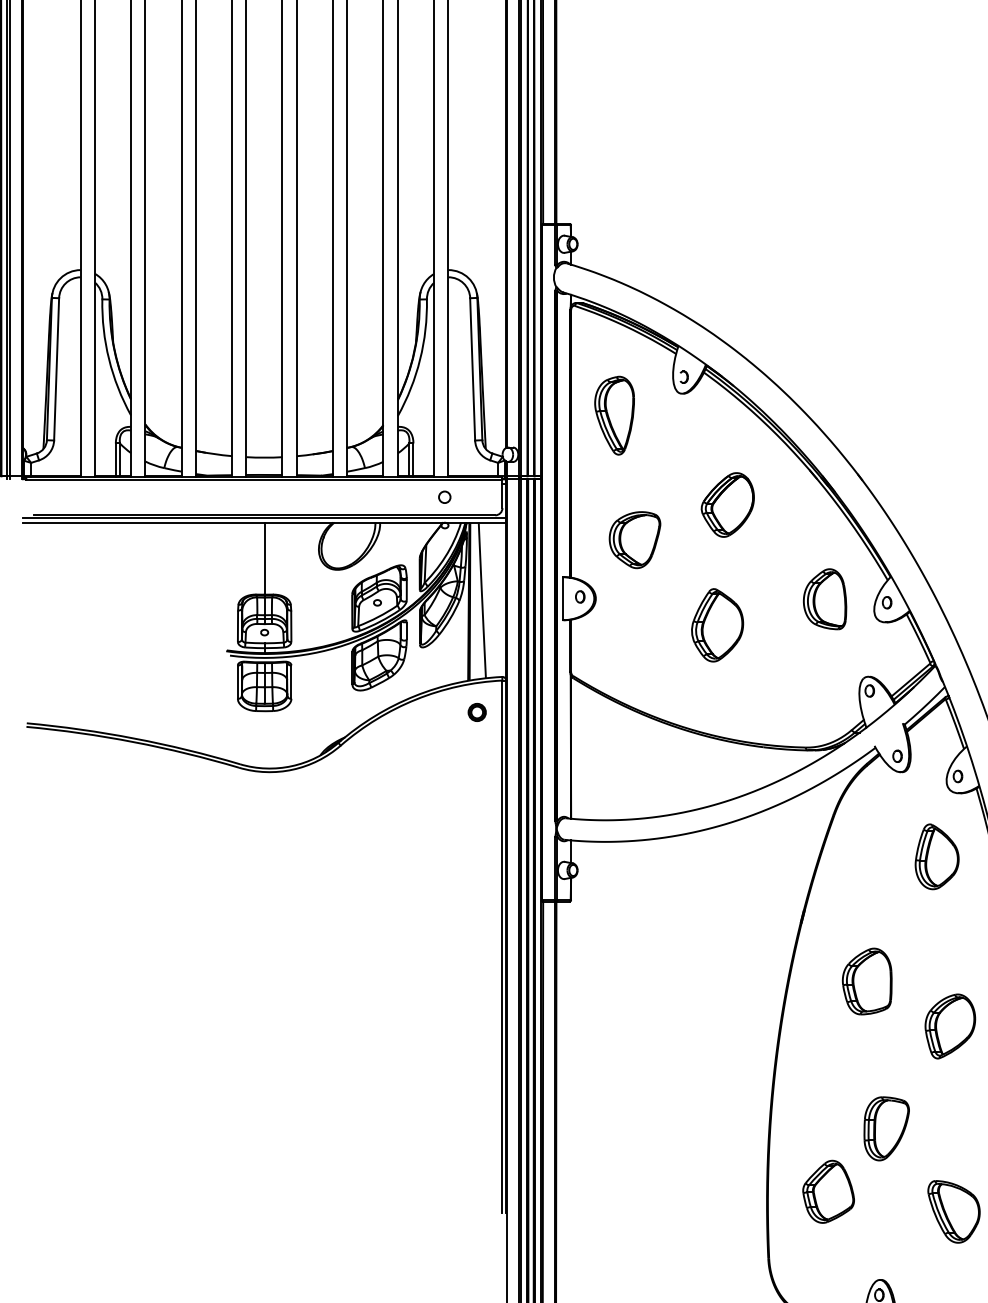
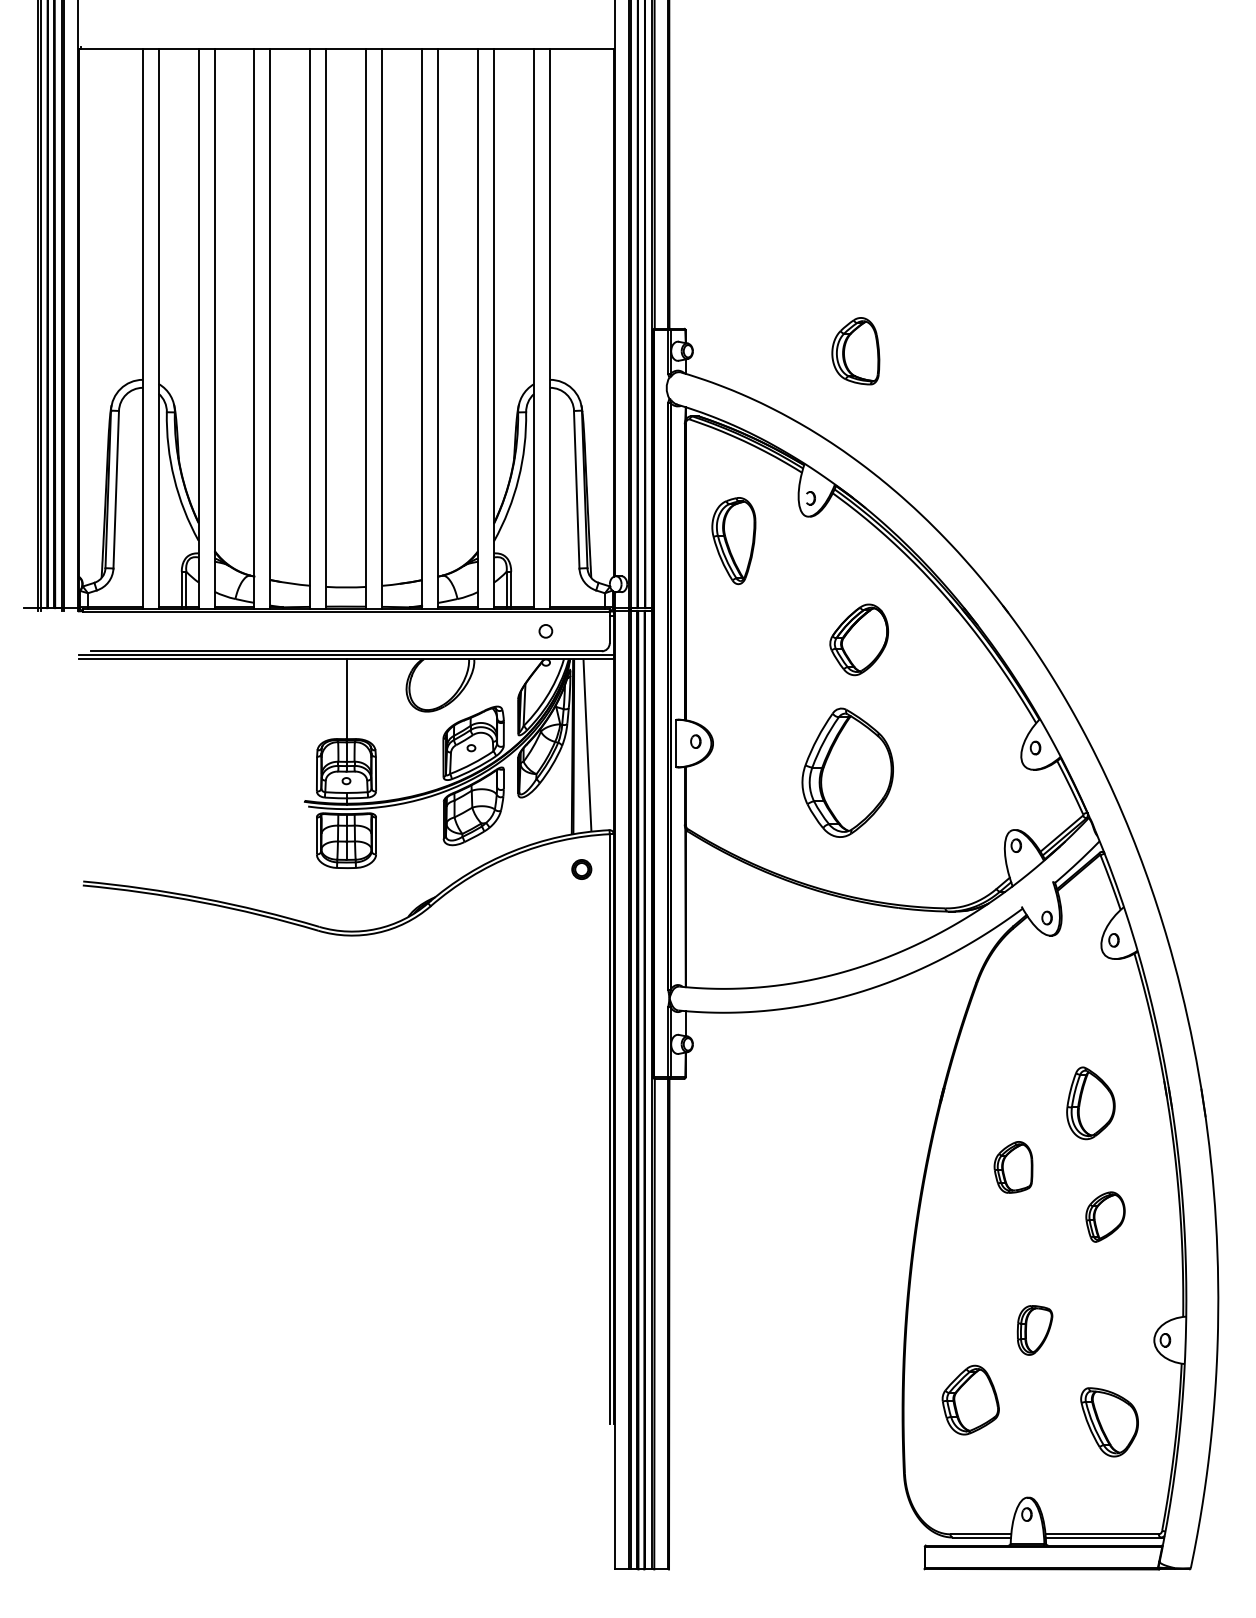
part: (635, 539) -> (756, 678), removed
part: (824, 599) -> (855, 351), moved
part: (717, 625) -> (847, 773), size x1.6
part: (936, 856) -> (1090, 1103), moved
part: (867, 981) -> (1013, 1167), size x0.7
part: (950, 1025) -> (1105, 1216), size x0.7
part: (886, 1128) -> (1034, 1330), size x0.7

